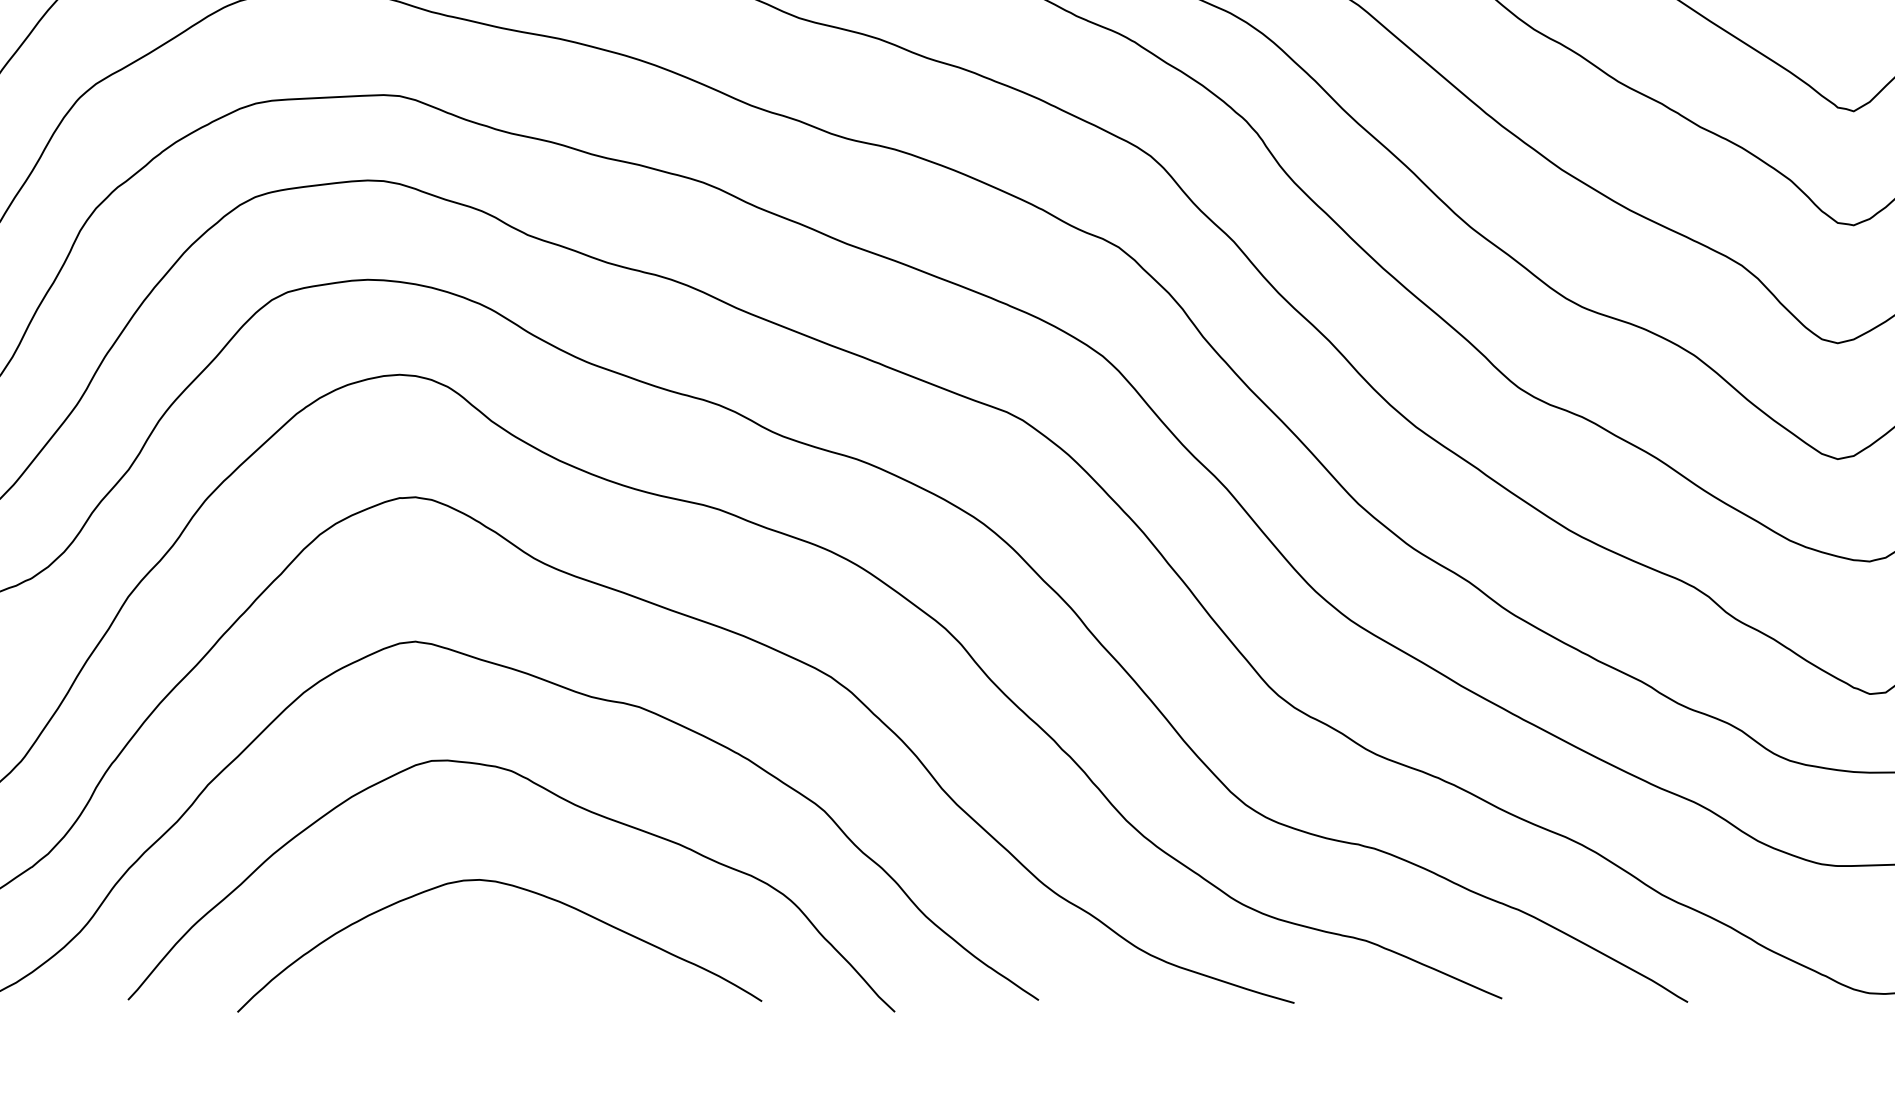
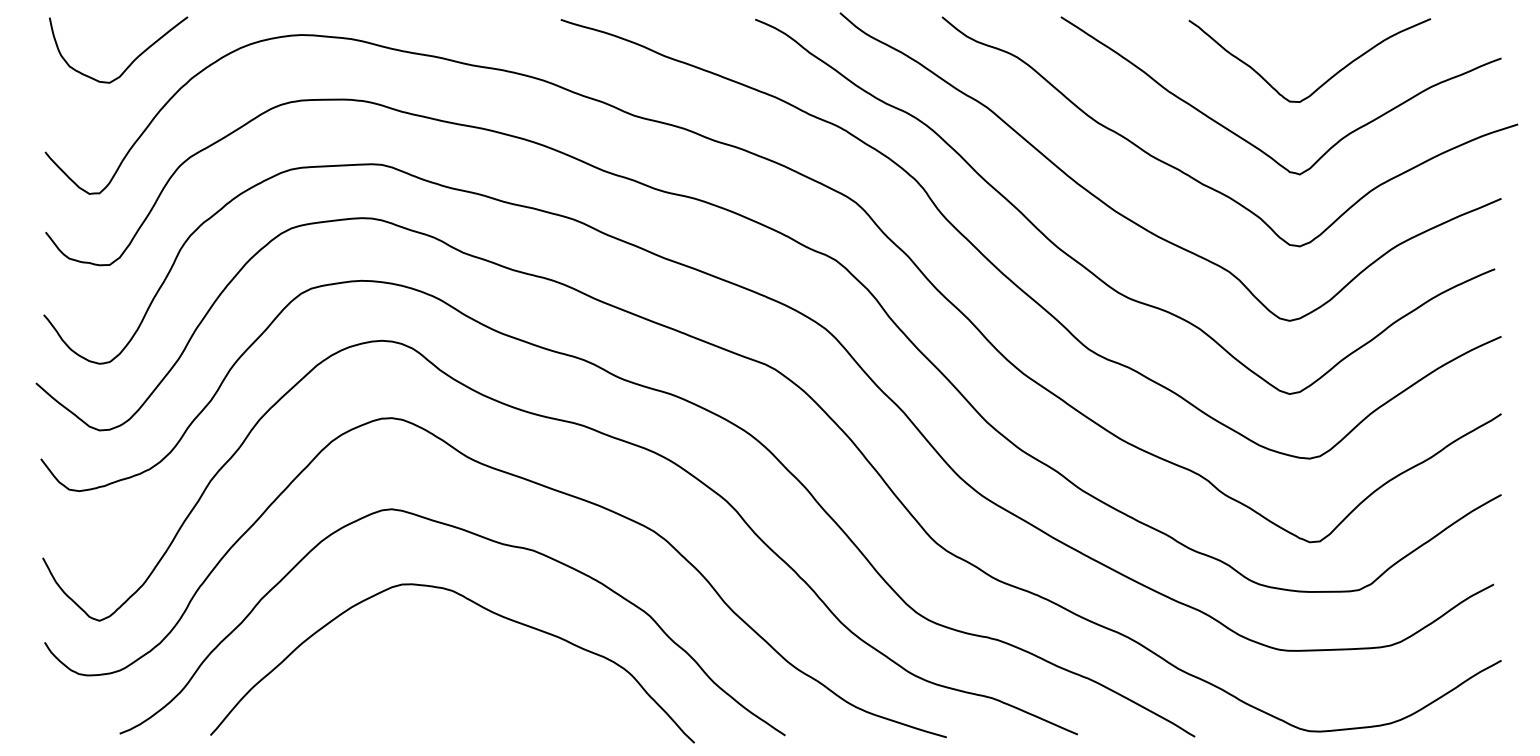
curve: (517, 889) -> (456, 665), removed

